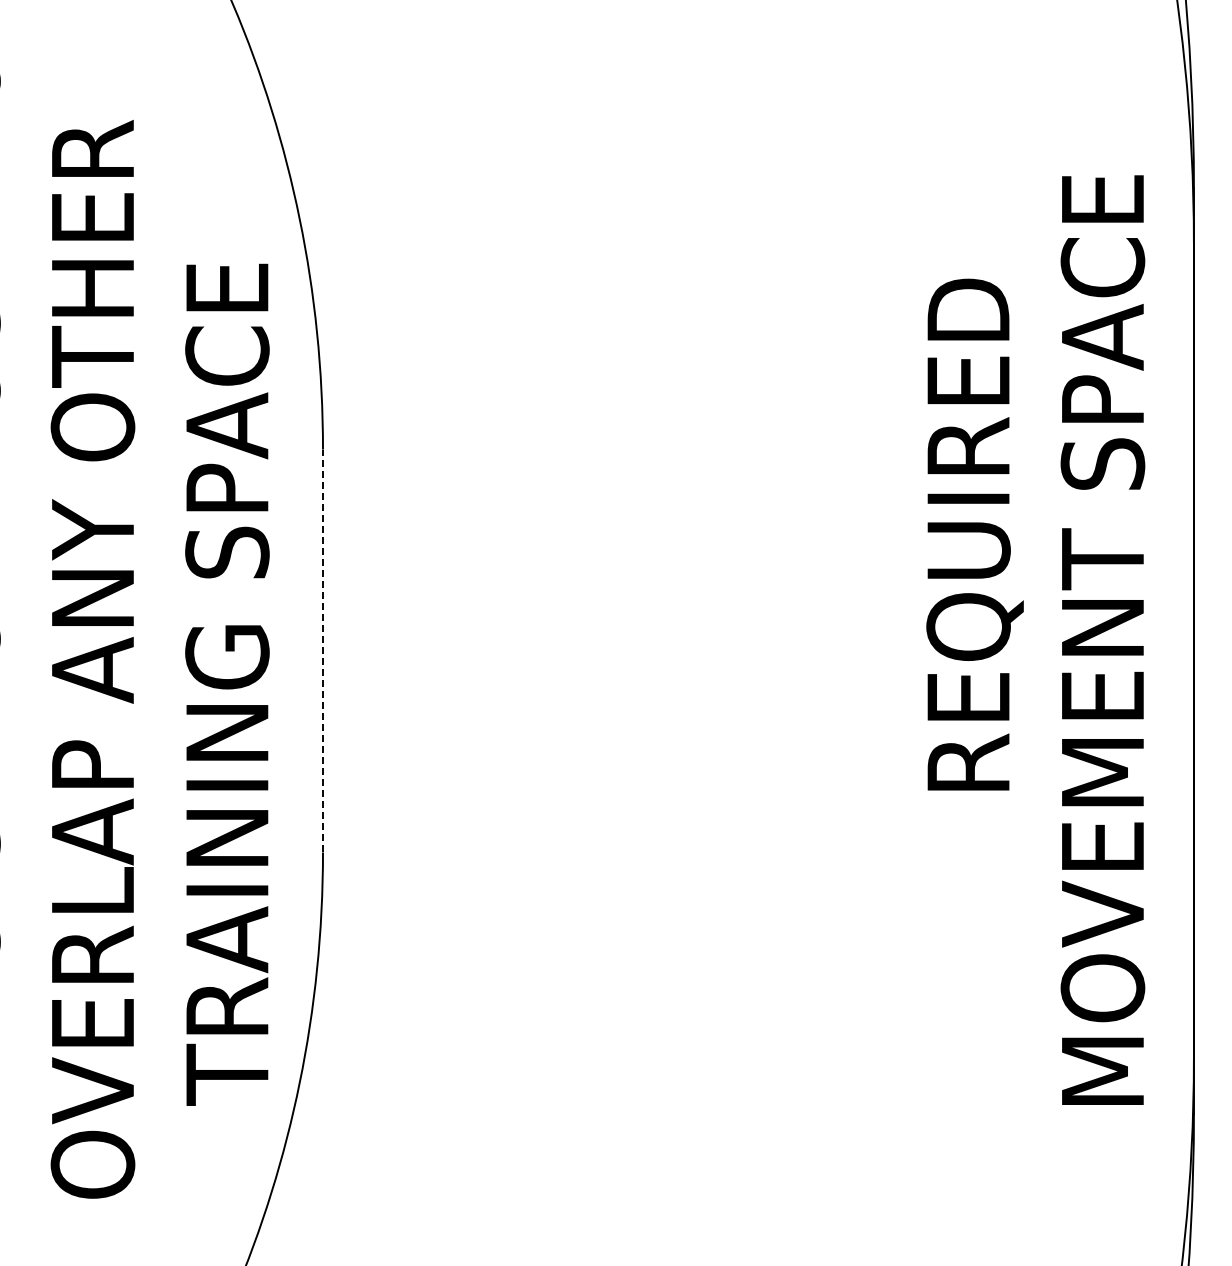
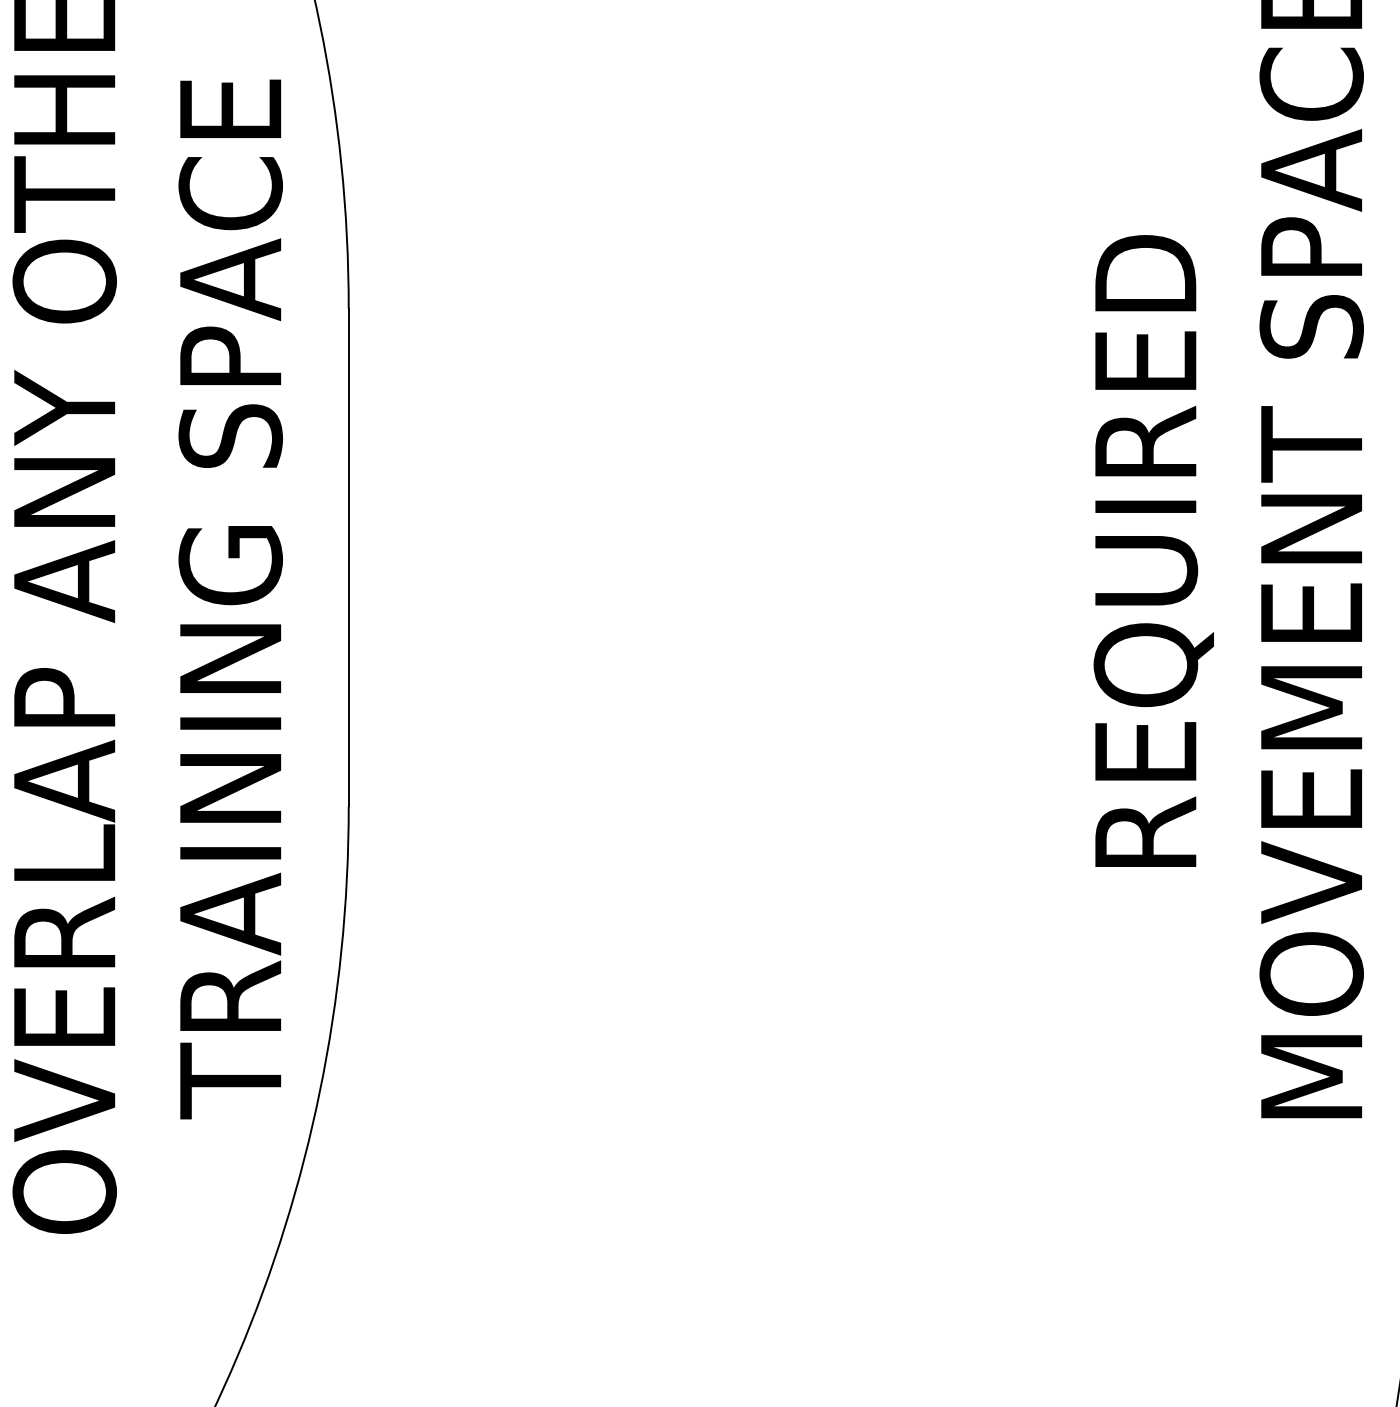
text: (974, 534) -> (1153, 550), moved
line: (322, 650) -> (348, 557), dashed -> solid

